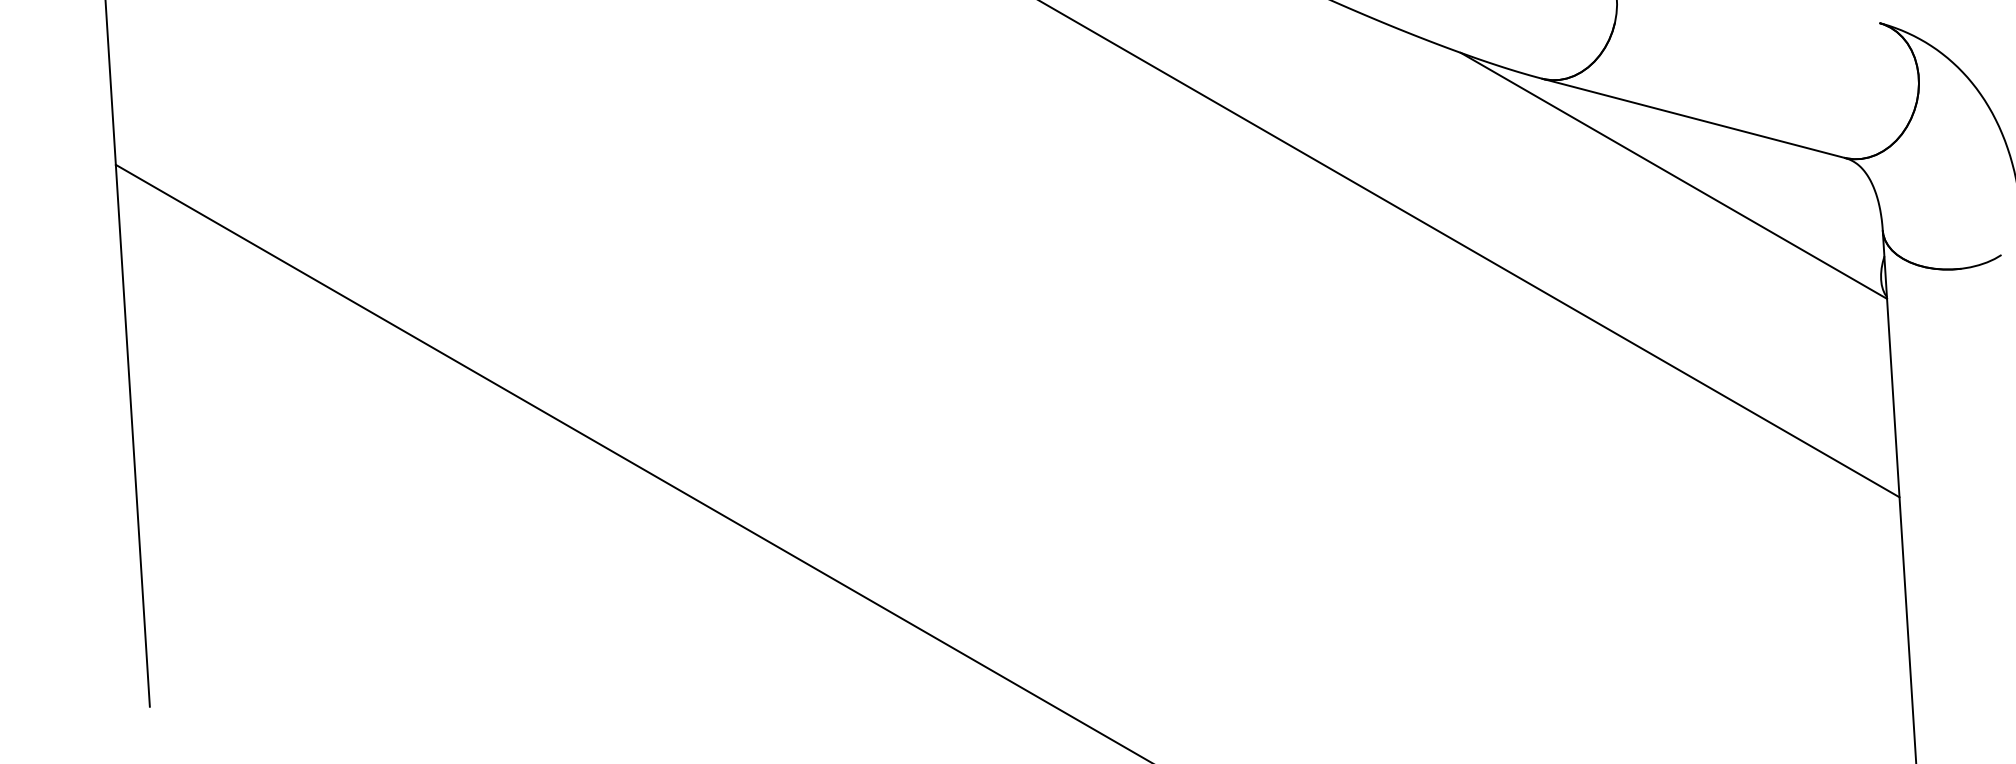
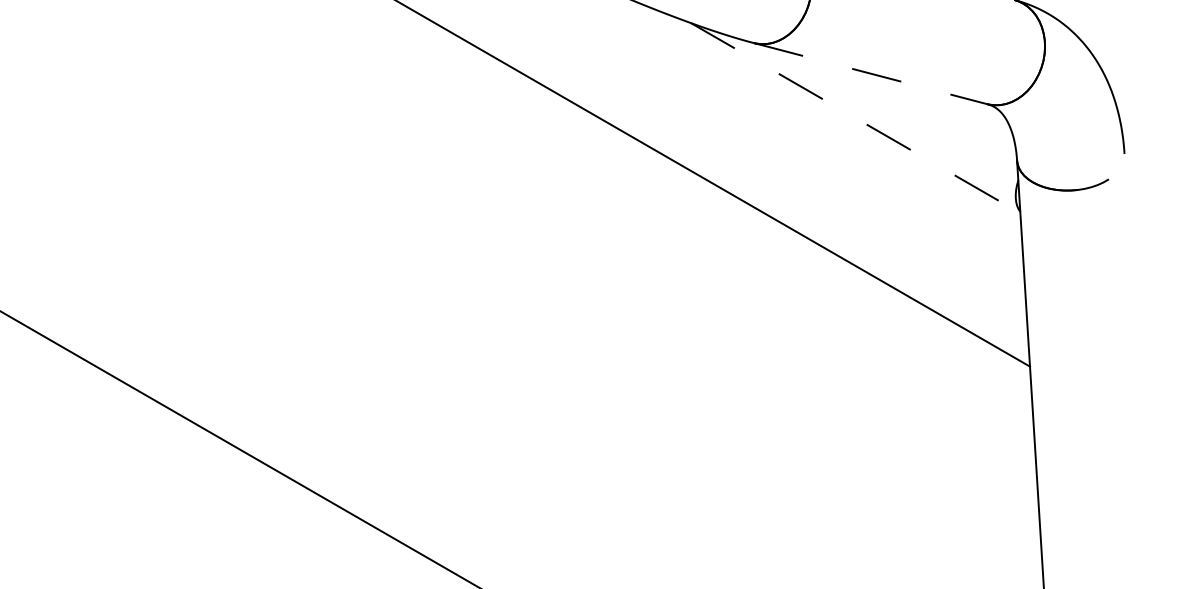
line: (1693, 118) -> (870, 73), solid -> dashed
line: (1674, 176) -> (856, 118), solid -> dashed

